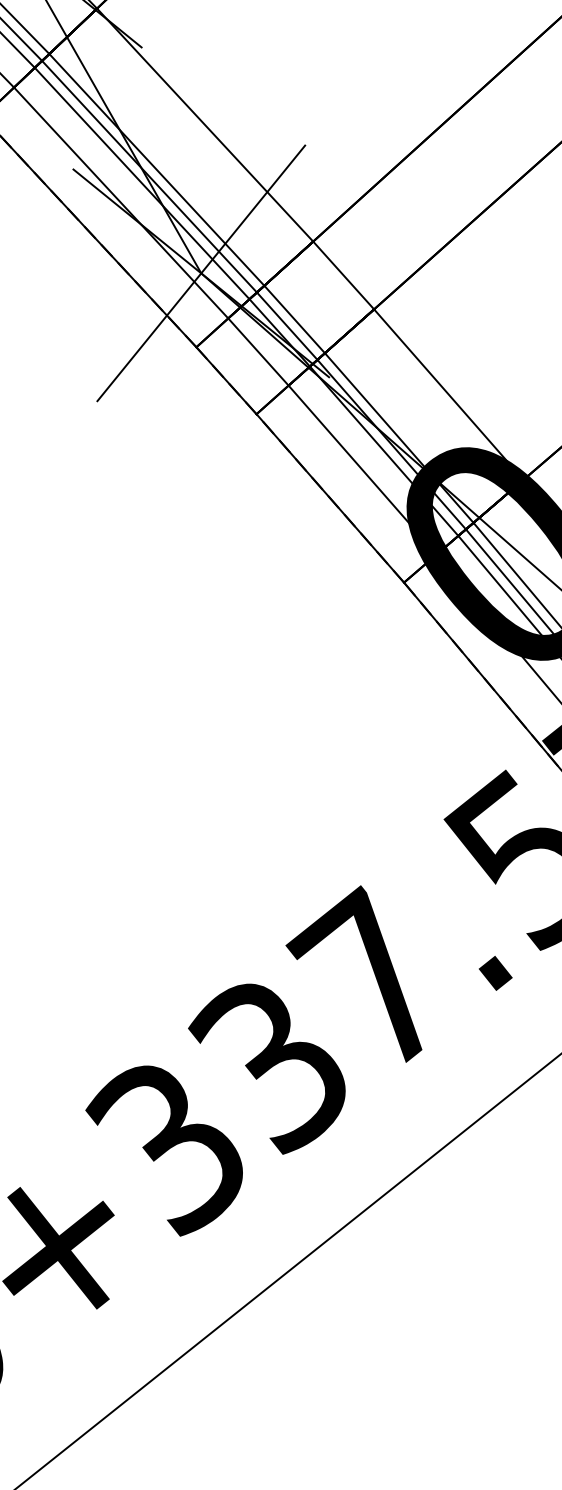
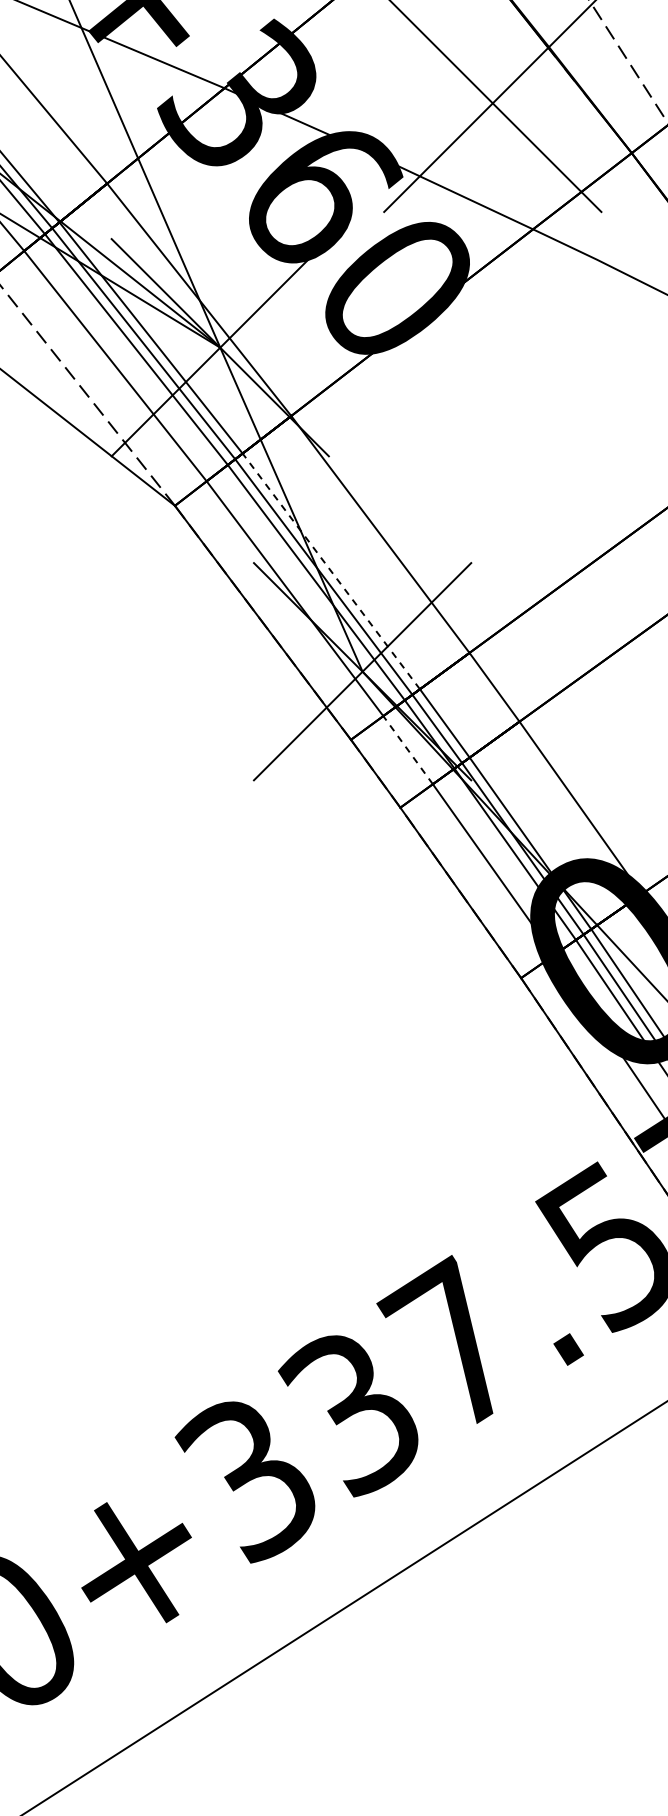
line: (157, 169) -> (331, 571), solid -> dashed
line: (257, 351) -> (407, 749), solid -> dashed

